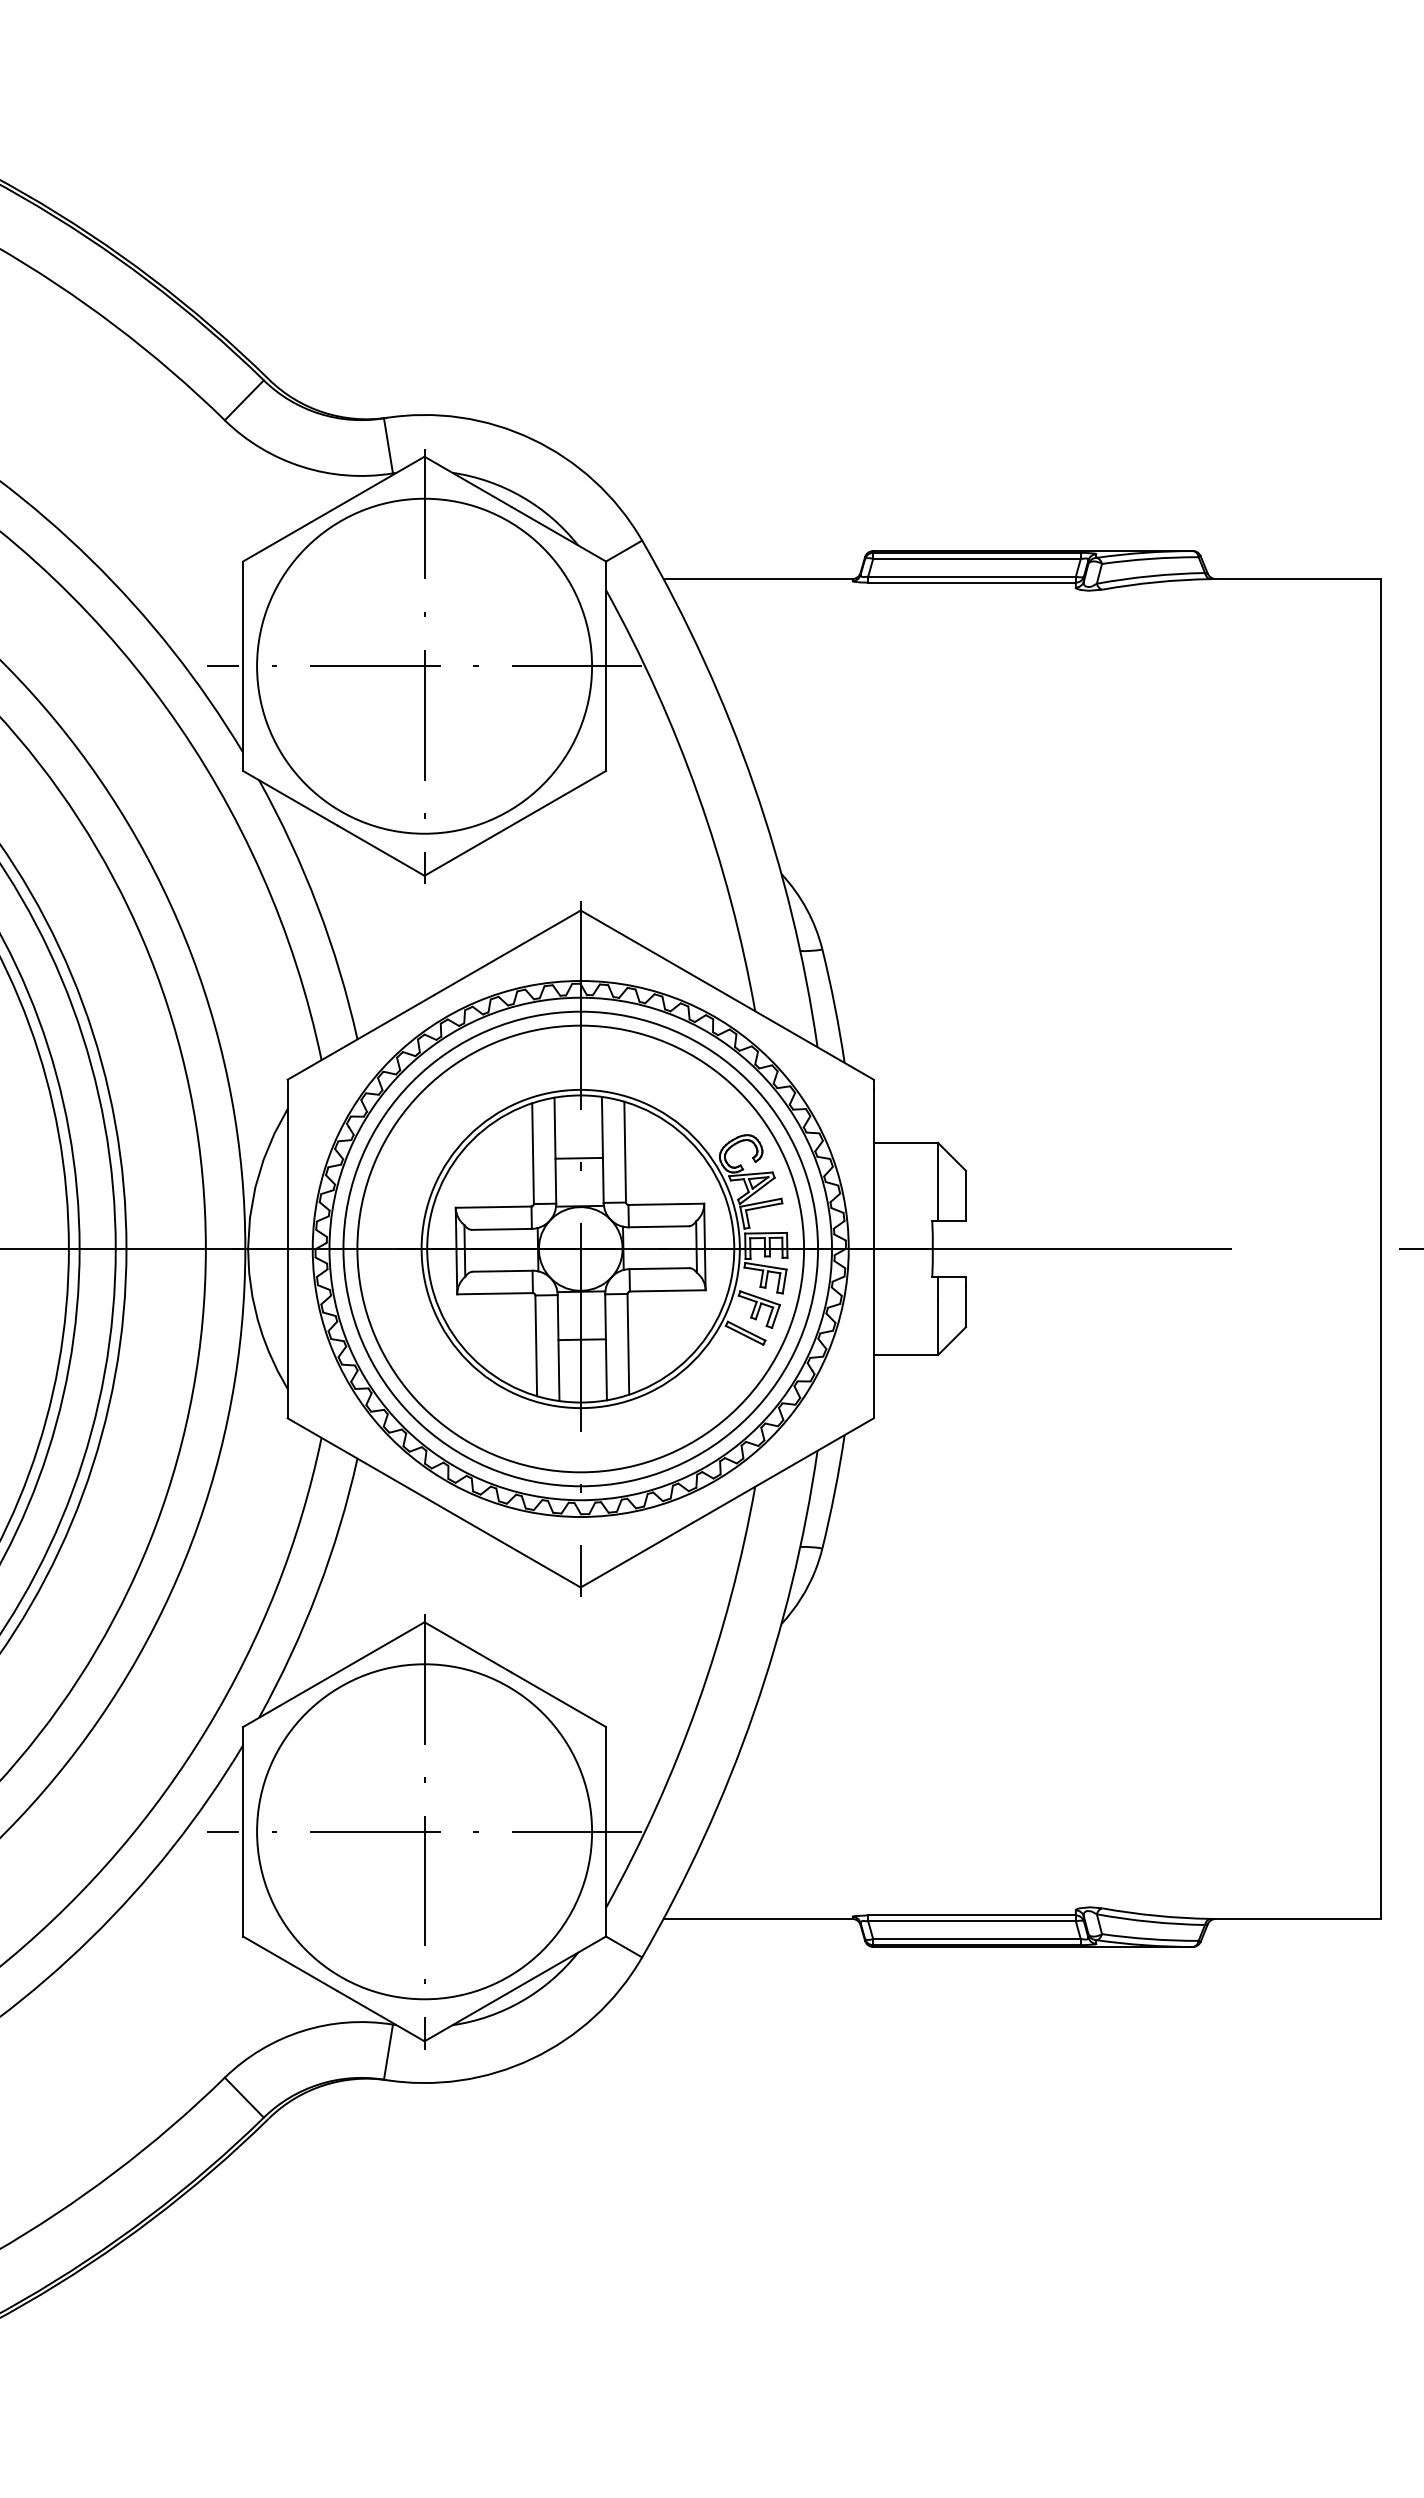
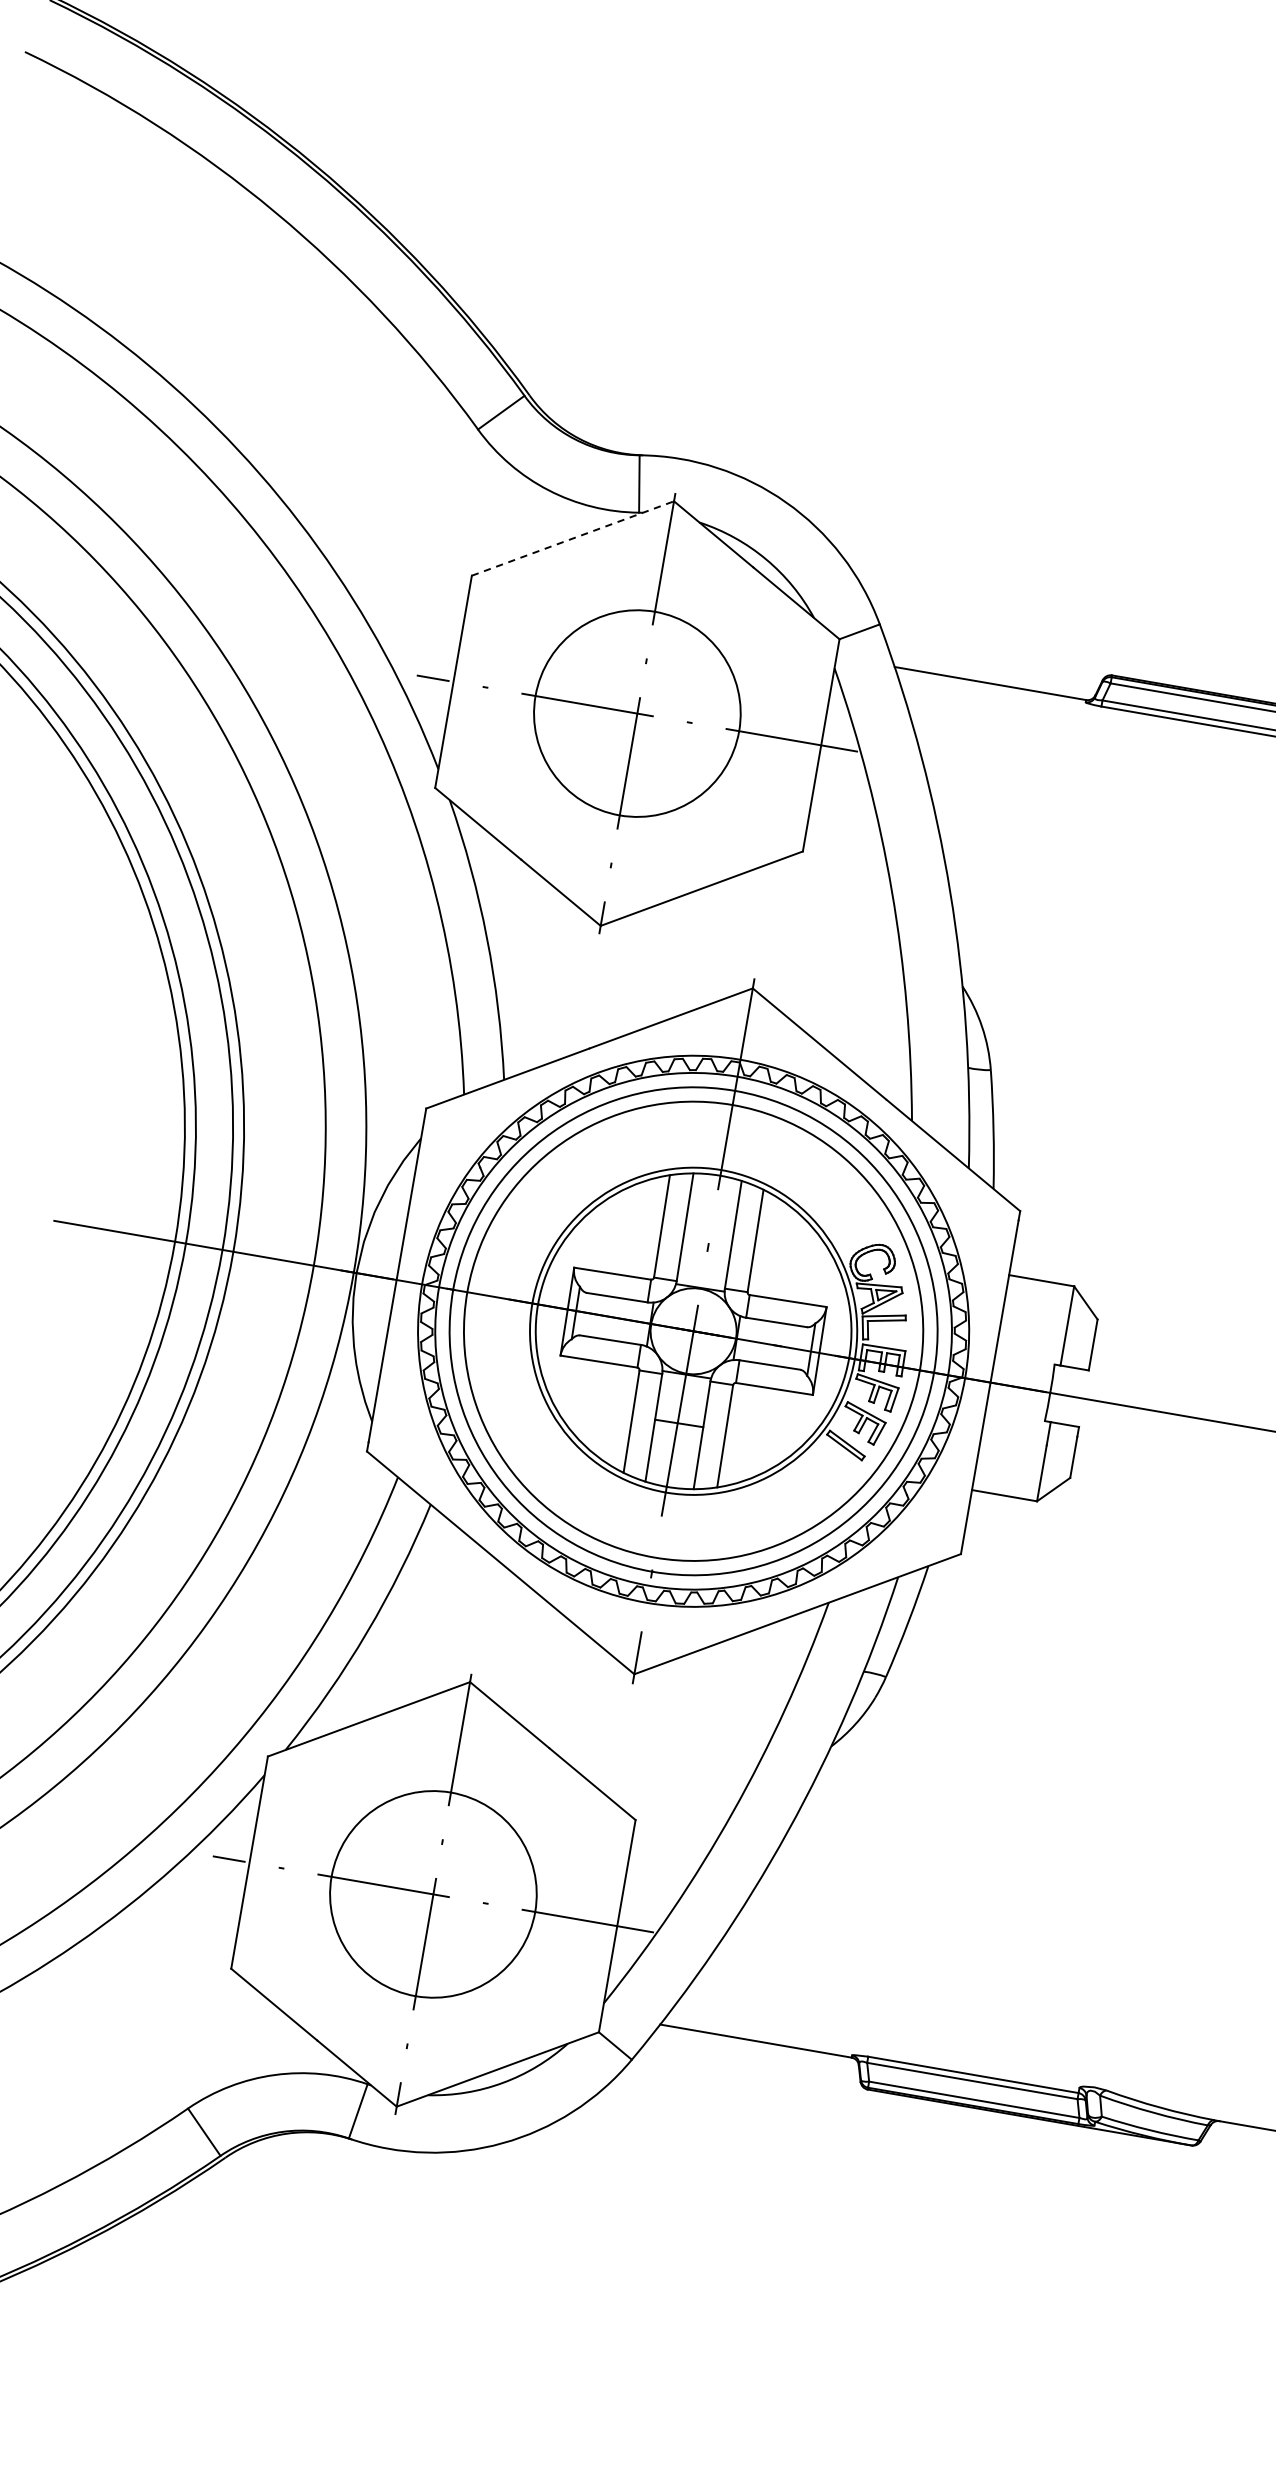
line: (333, 509) -> (572, 538), solid -> dashed
circle: (424, 665) -> (637, 712), size x0.6
line: (578, 1157) -> (707, 1238), removed
circle: (424, 1831) -> (433, 1894), size x0.6

